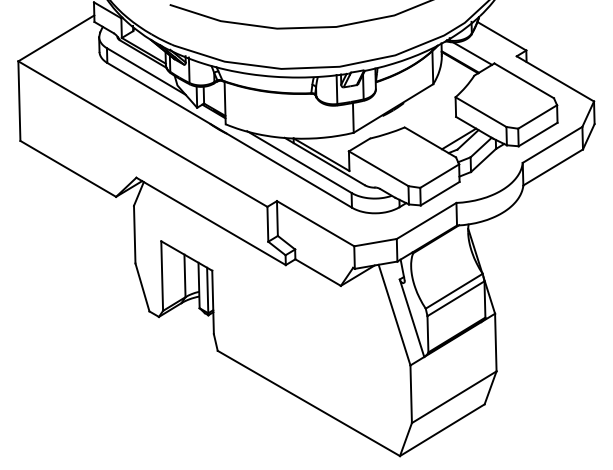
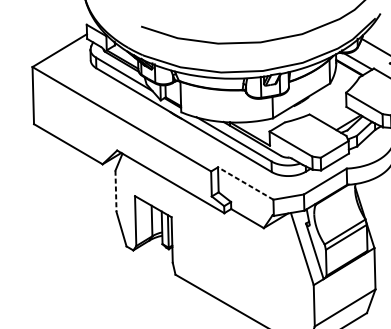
line: (315, 223) -> (245, 183), solid -> dashed
line: (134, 234) -> (115, 191), solid -> dashed

